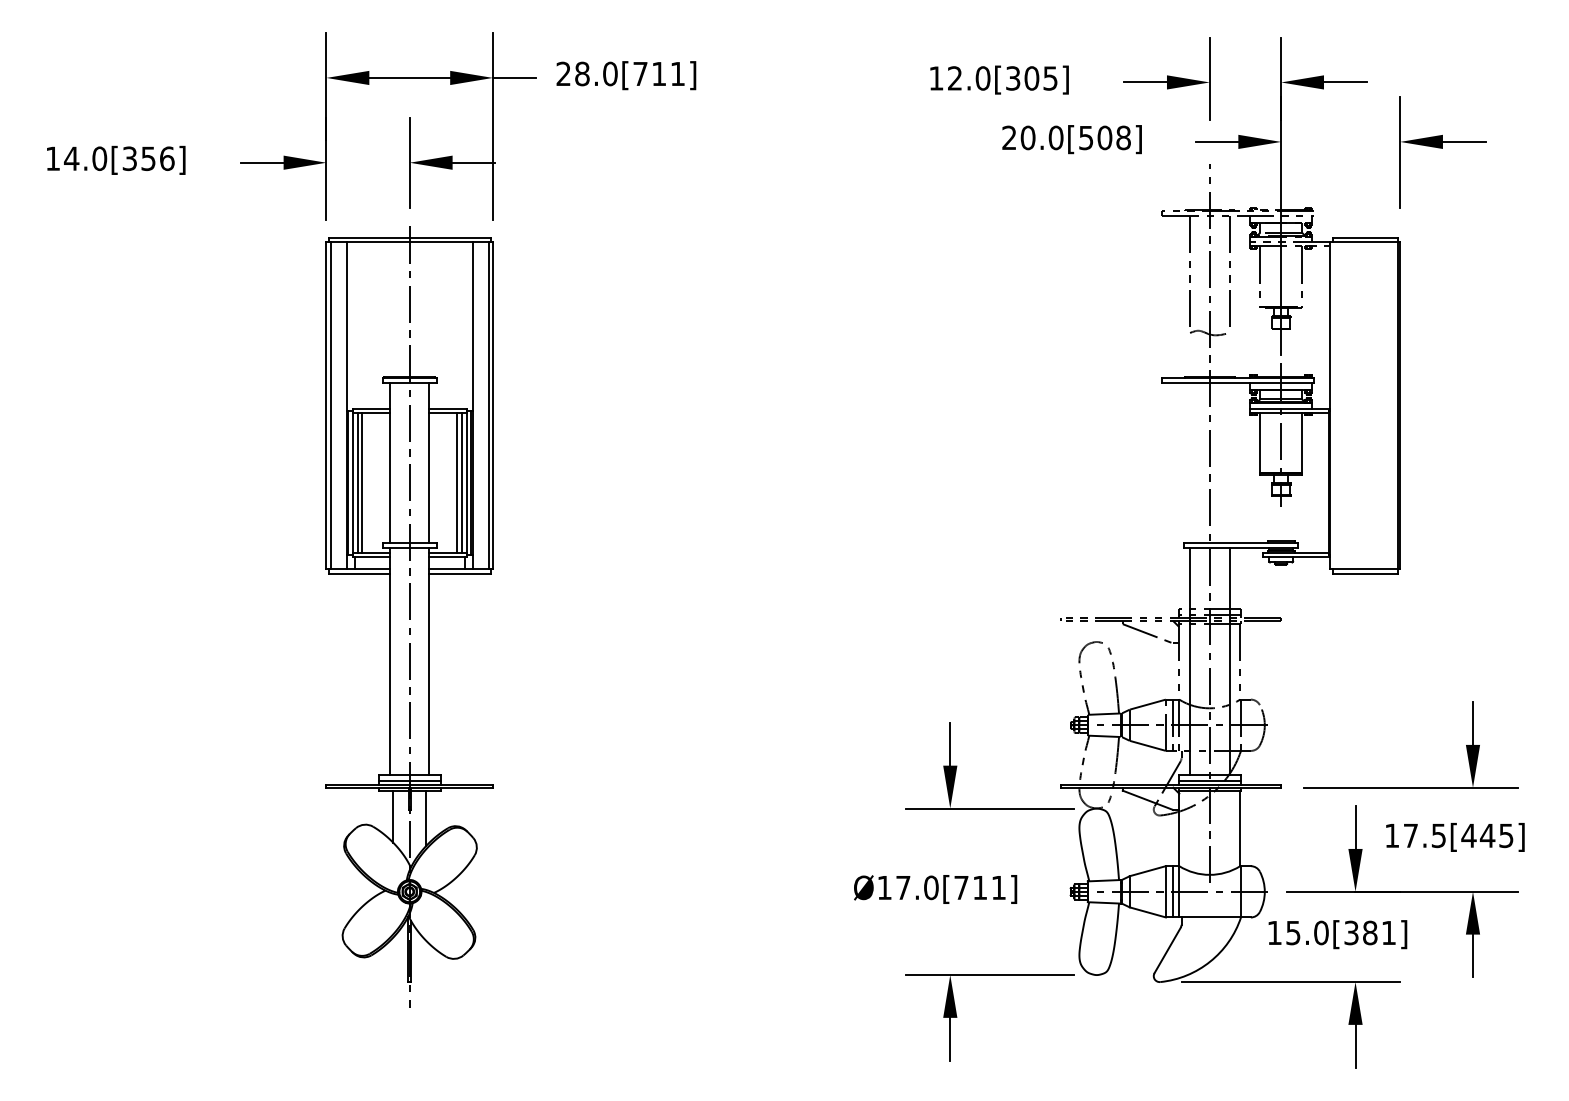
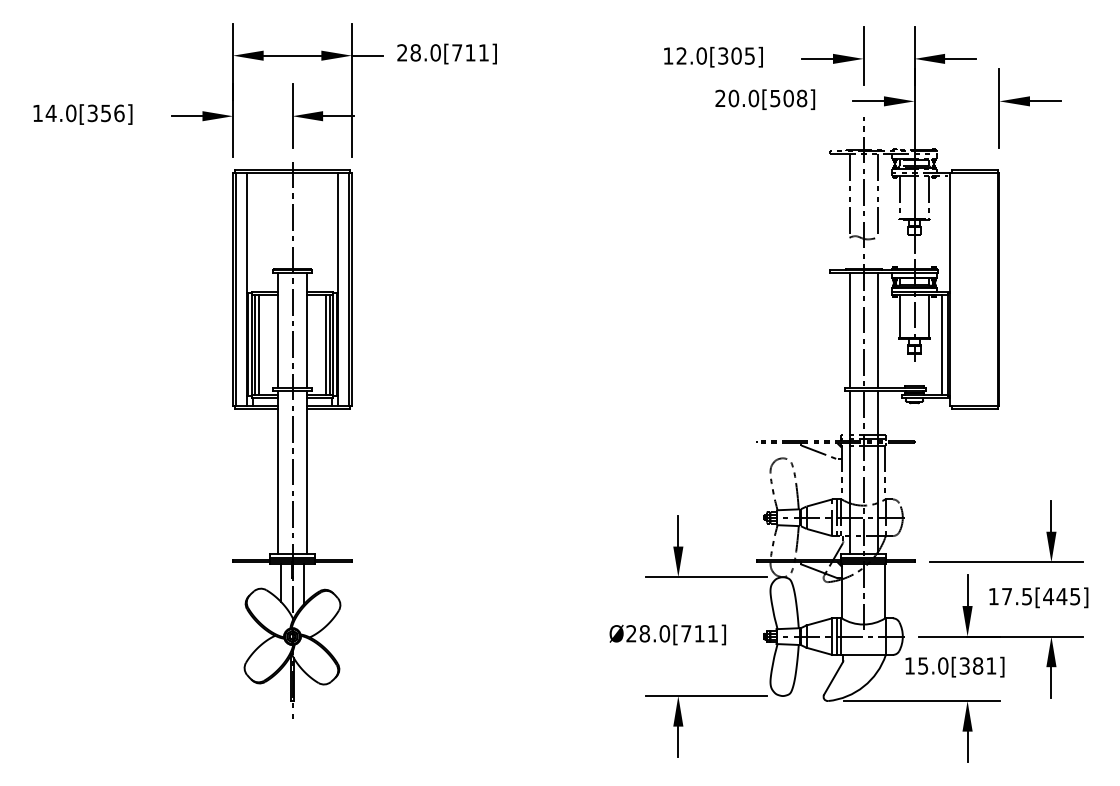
line: (1190, 462) -> (849, 330), added
line: (1229, 462) -> (877, 330), added
line: (1320, 482) -> (942, 344), added
text: (894, 887) -> (638, 633), Ø17.0[711] -> Ø28.0[711]

